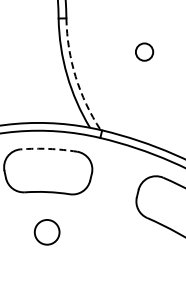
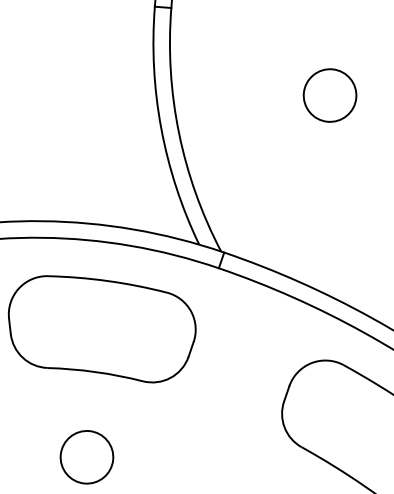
circle: (144, 51) -> (330, 94), size x1.43
arc: (75, 76) -> (178, 132), dashed -> solid
arc: (49, 148) -> (108, 280), dashed -> solid

